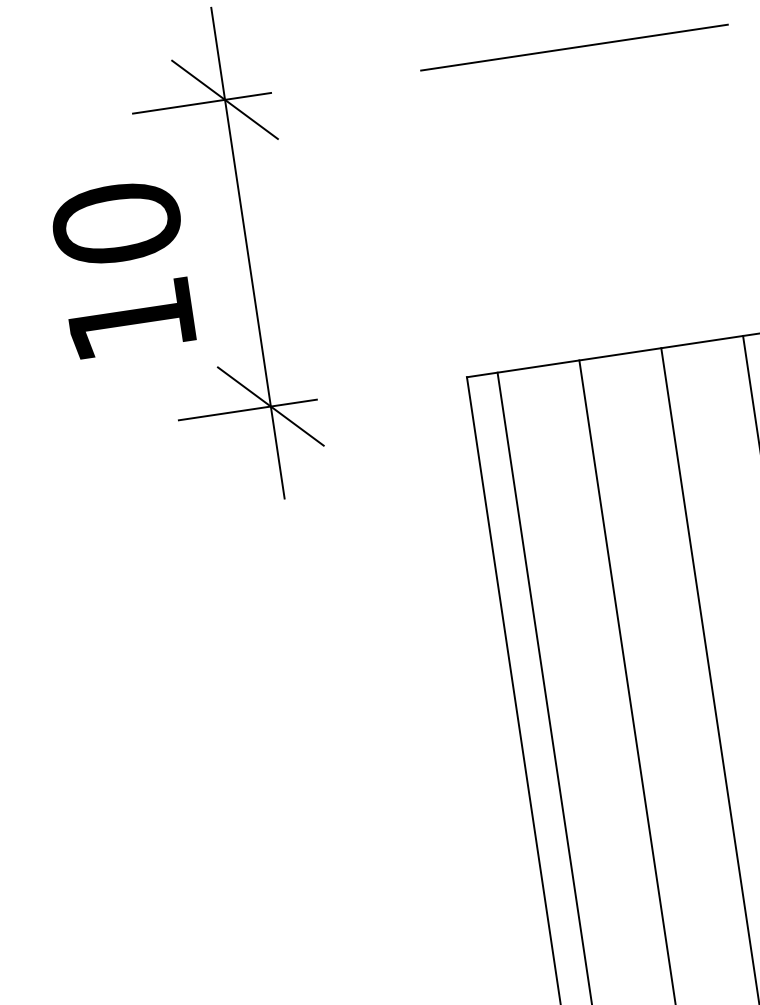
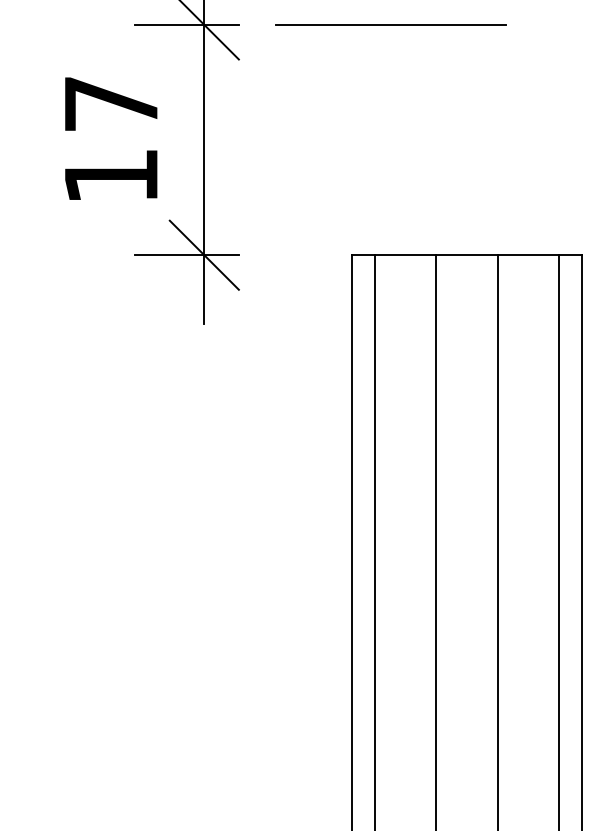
line: (574, 47) -> (390, 24), moved
text: (116, 222) -> (111, 103), 10 -> 17

